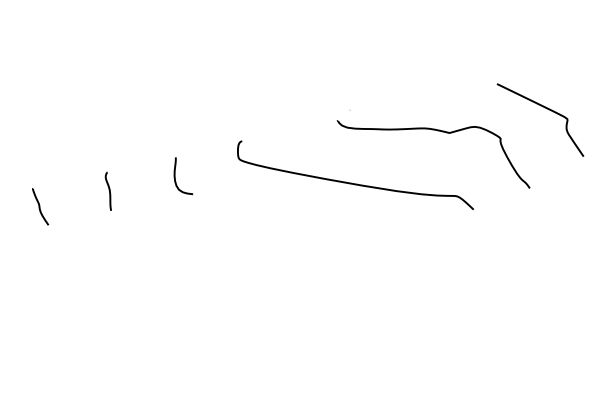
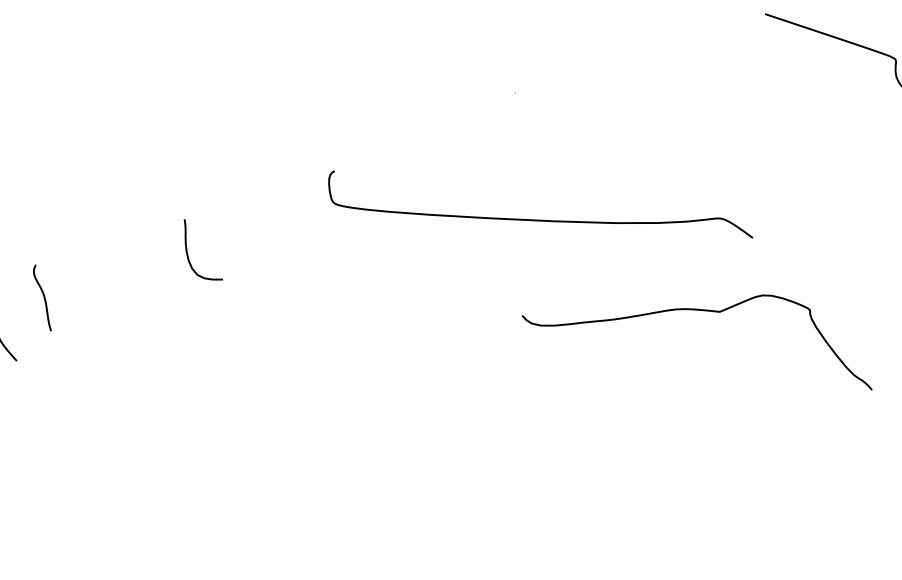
curve: (437, 131) -> (698, 311), moved
curve: (175, 176) -> (188, 252), moved
curve: (108, 190) -> (41, 296), moved

